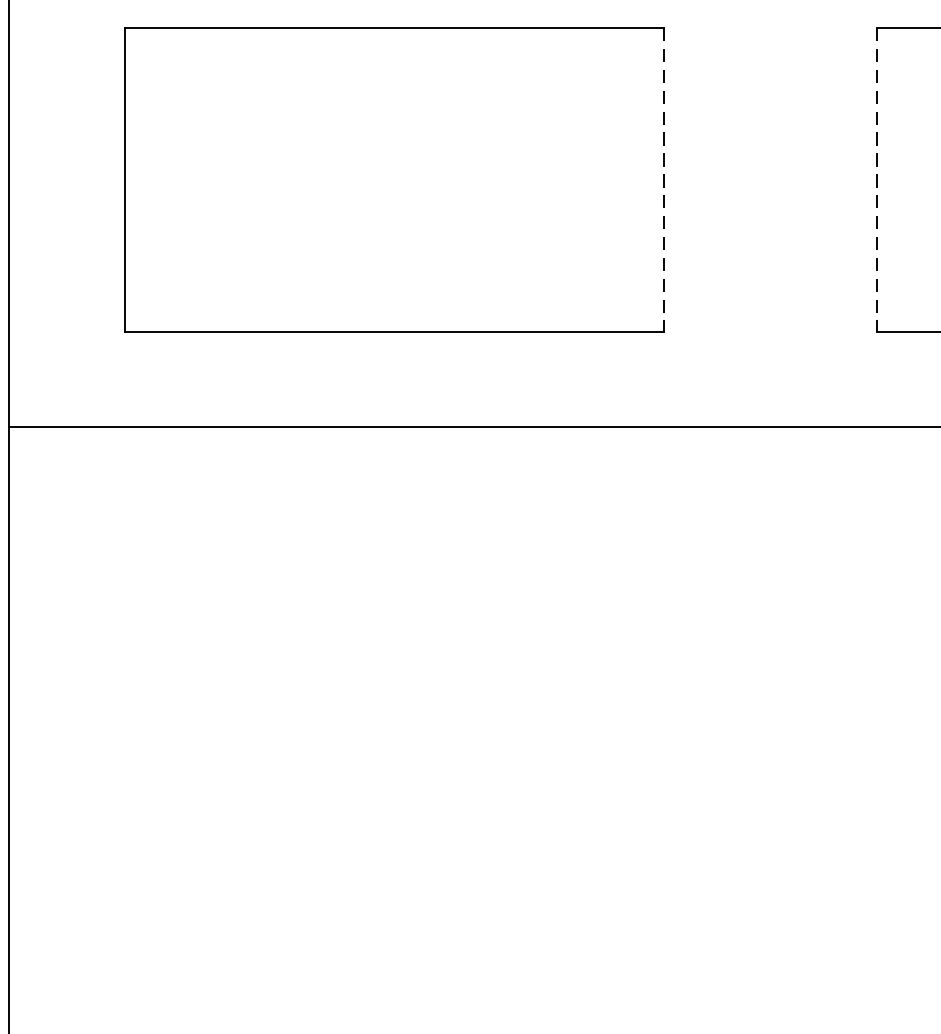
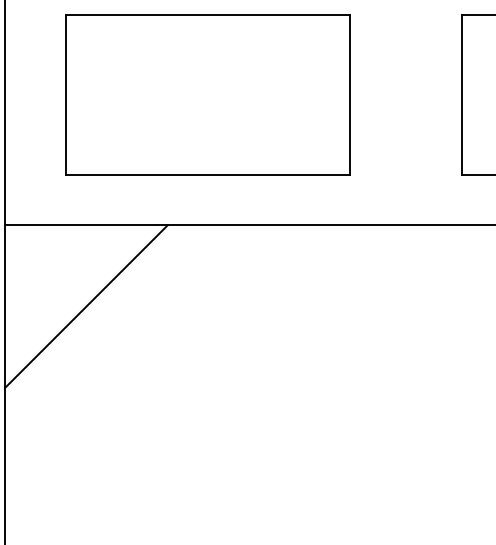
line: (663, 181) -> (349, 95), dashed -> solid
line: (877, 181) -> (462, 95), dashed -> solid
line: (163, 581) -> (86, 306), added

